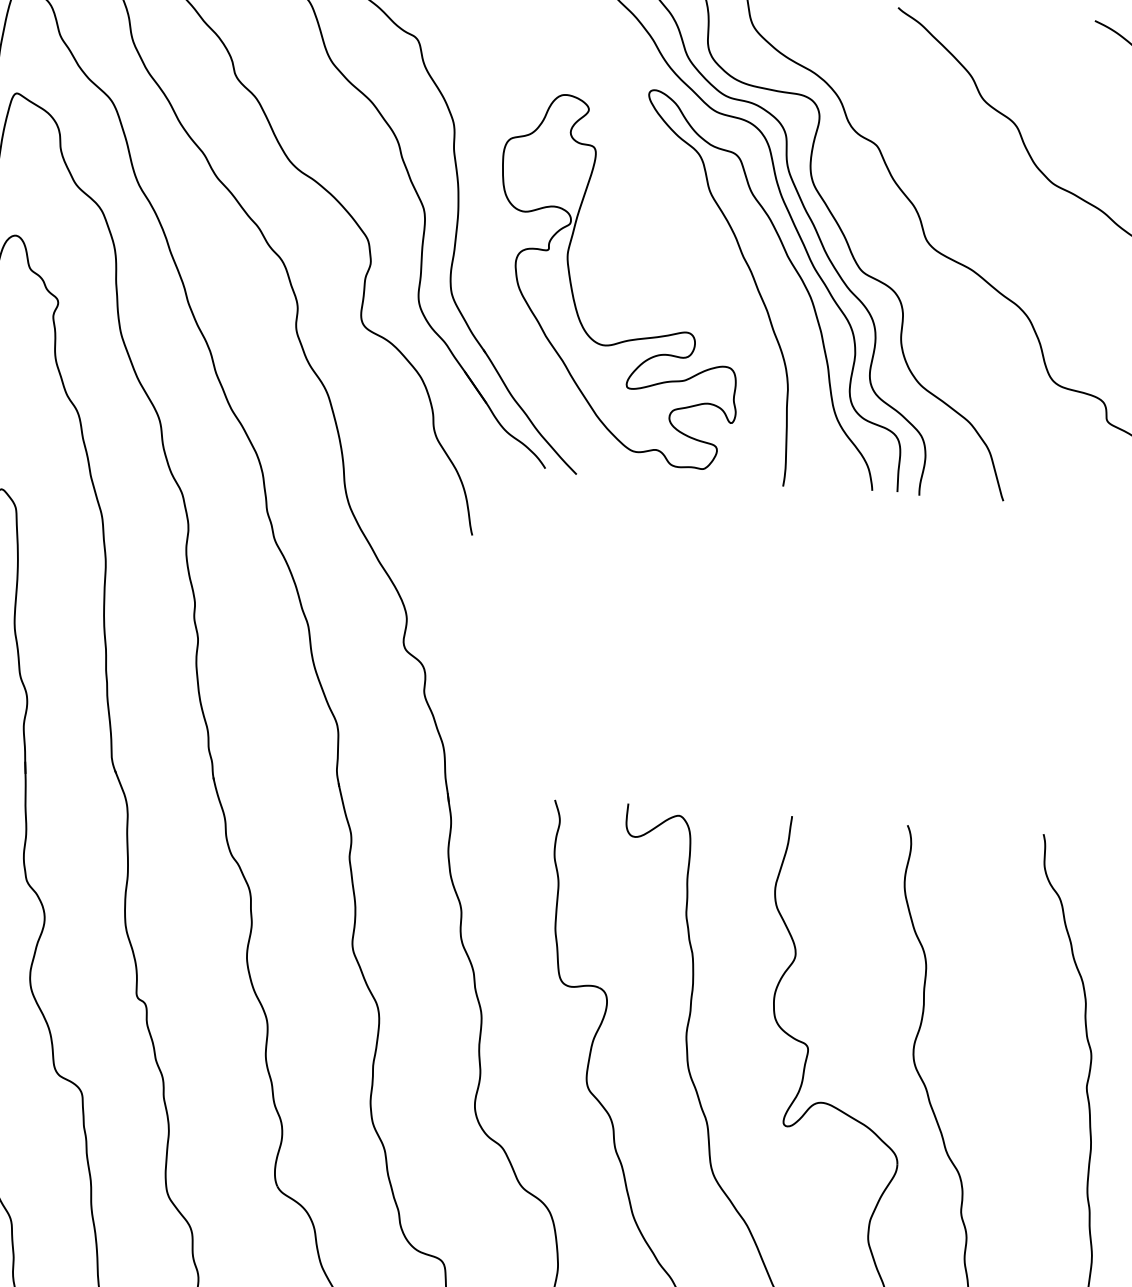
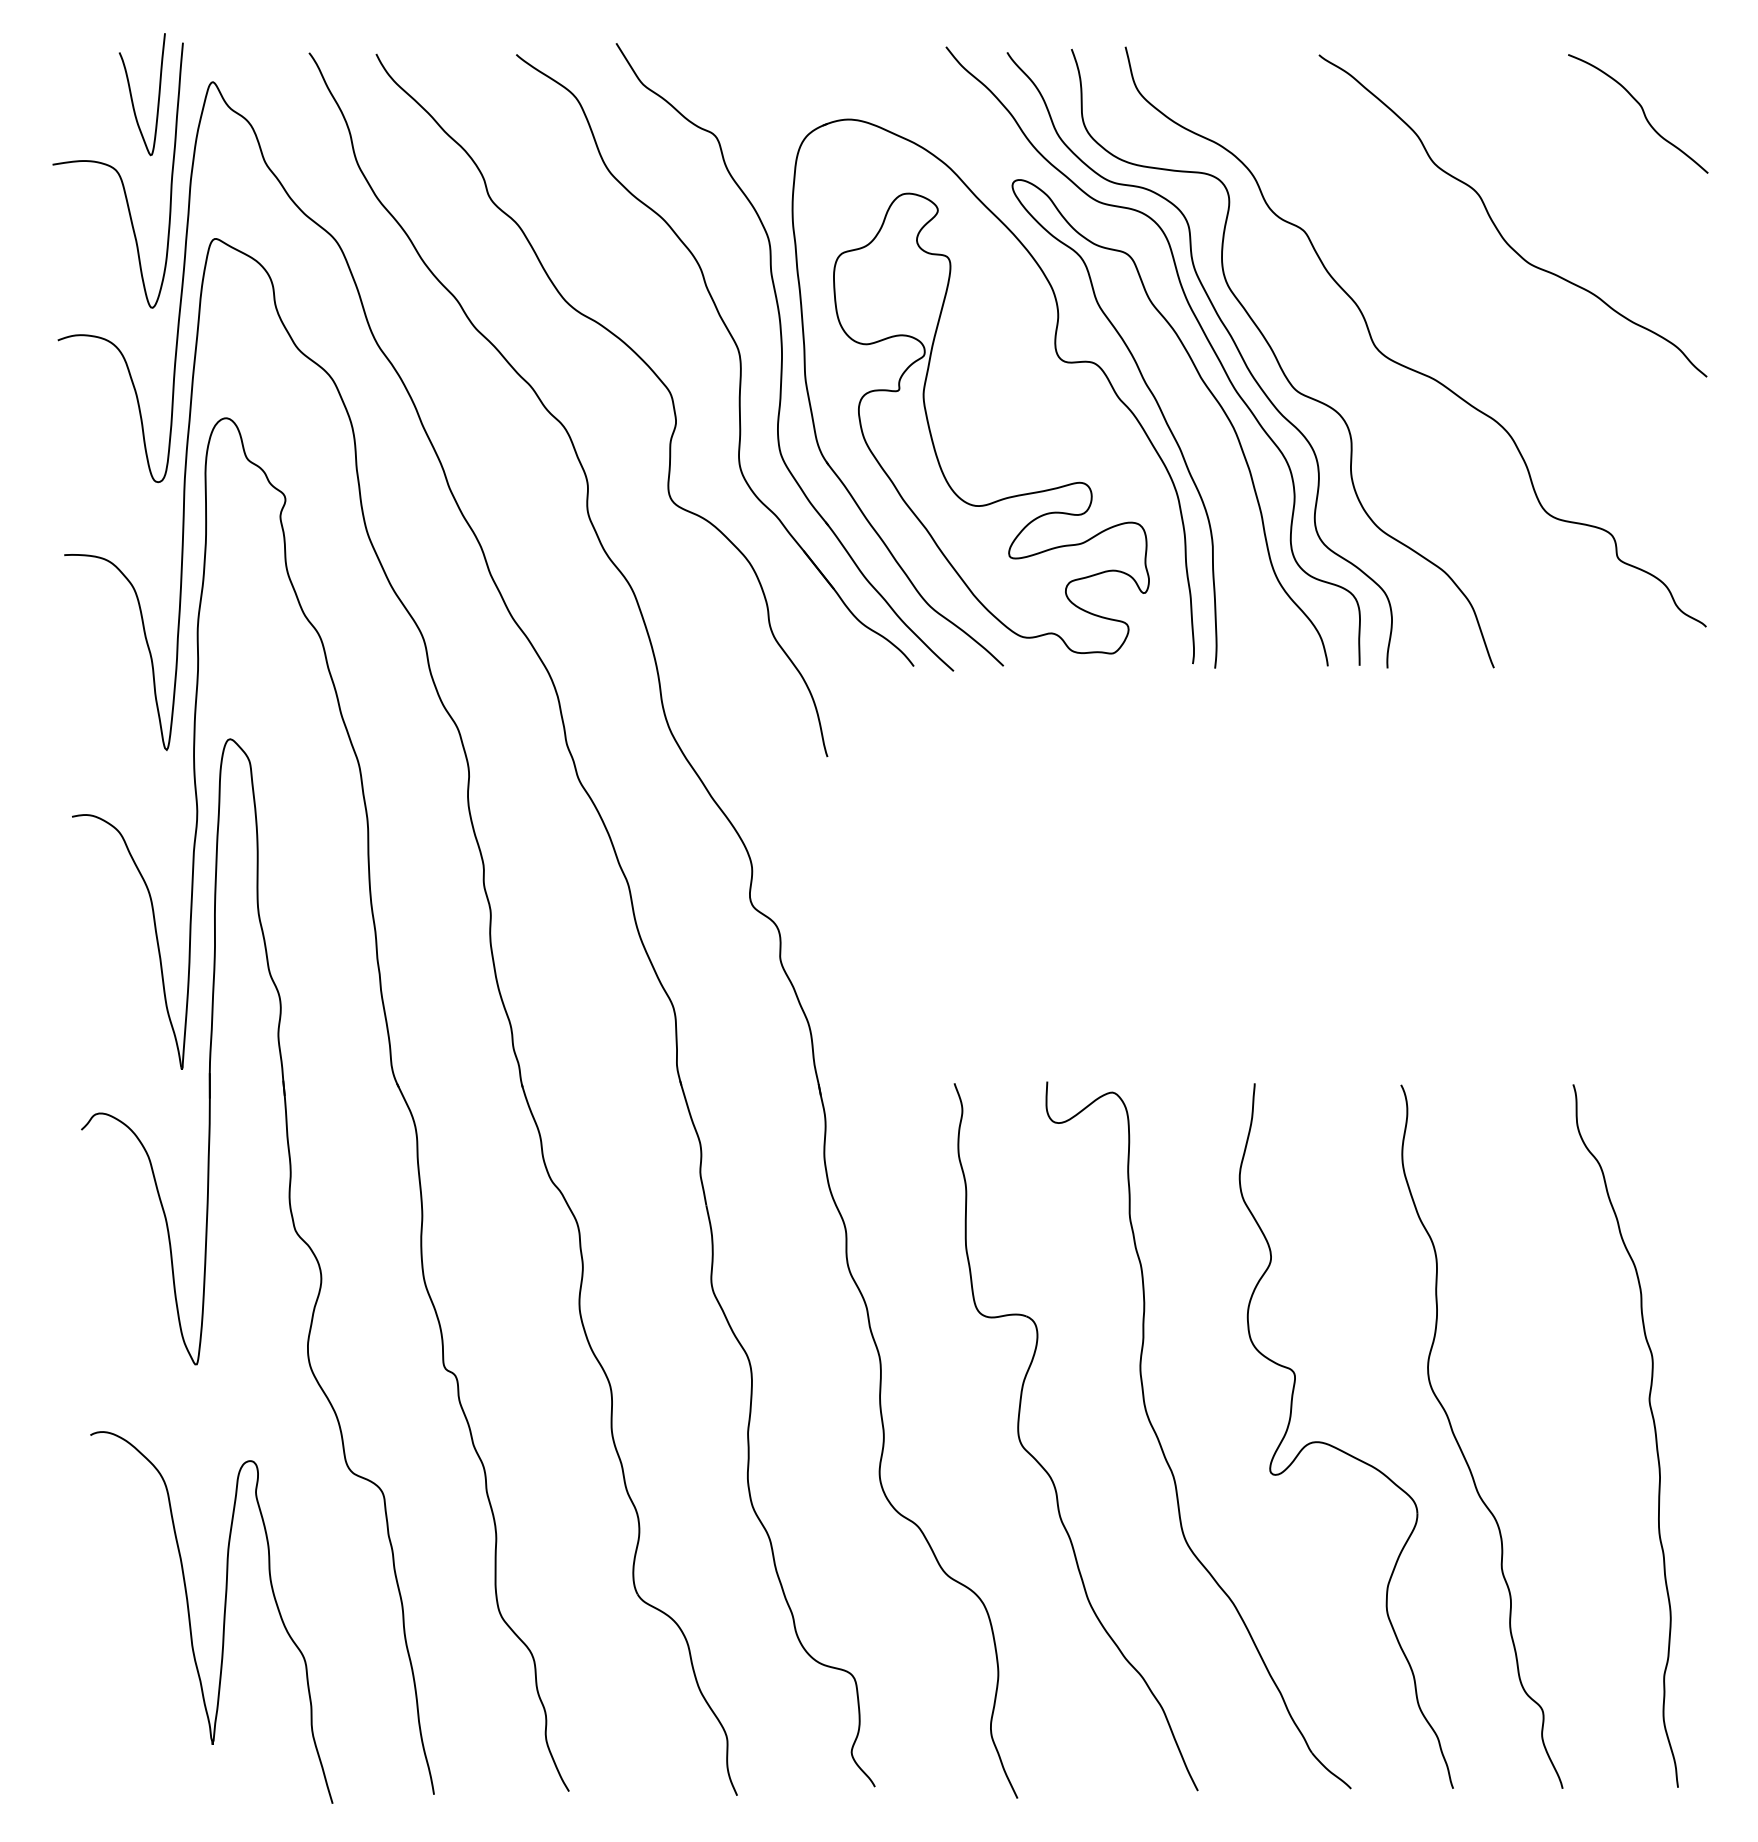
part: (676, 233) -> (1058, 358), added

